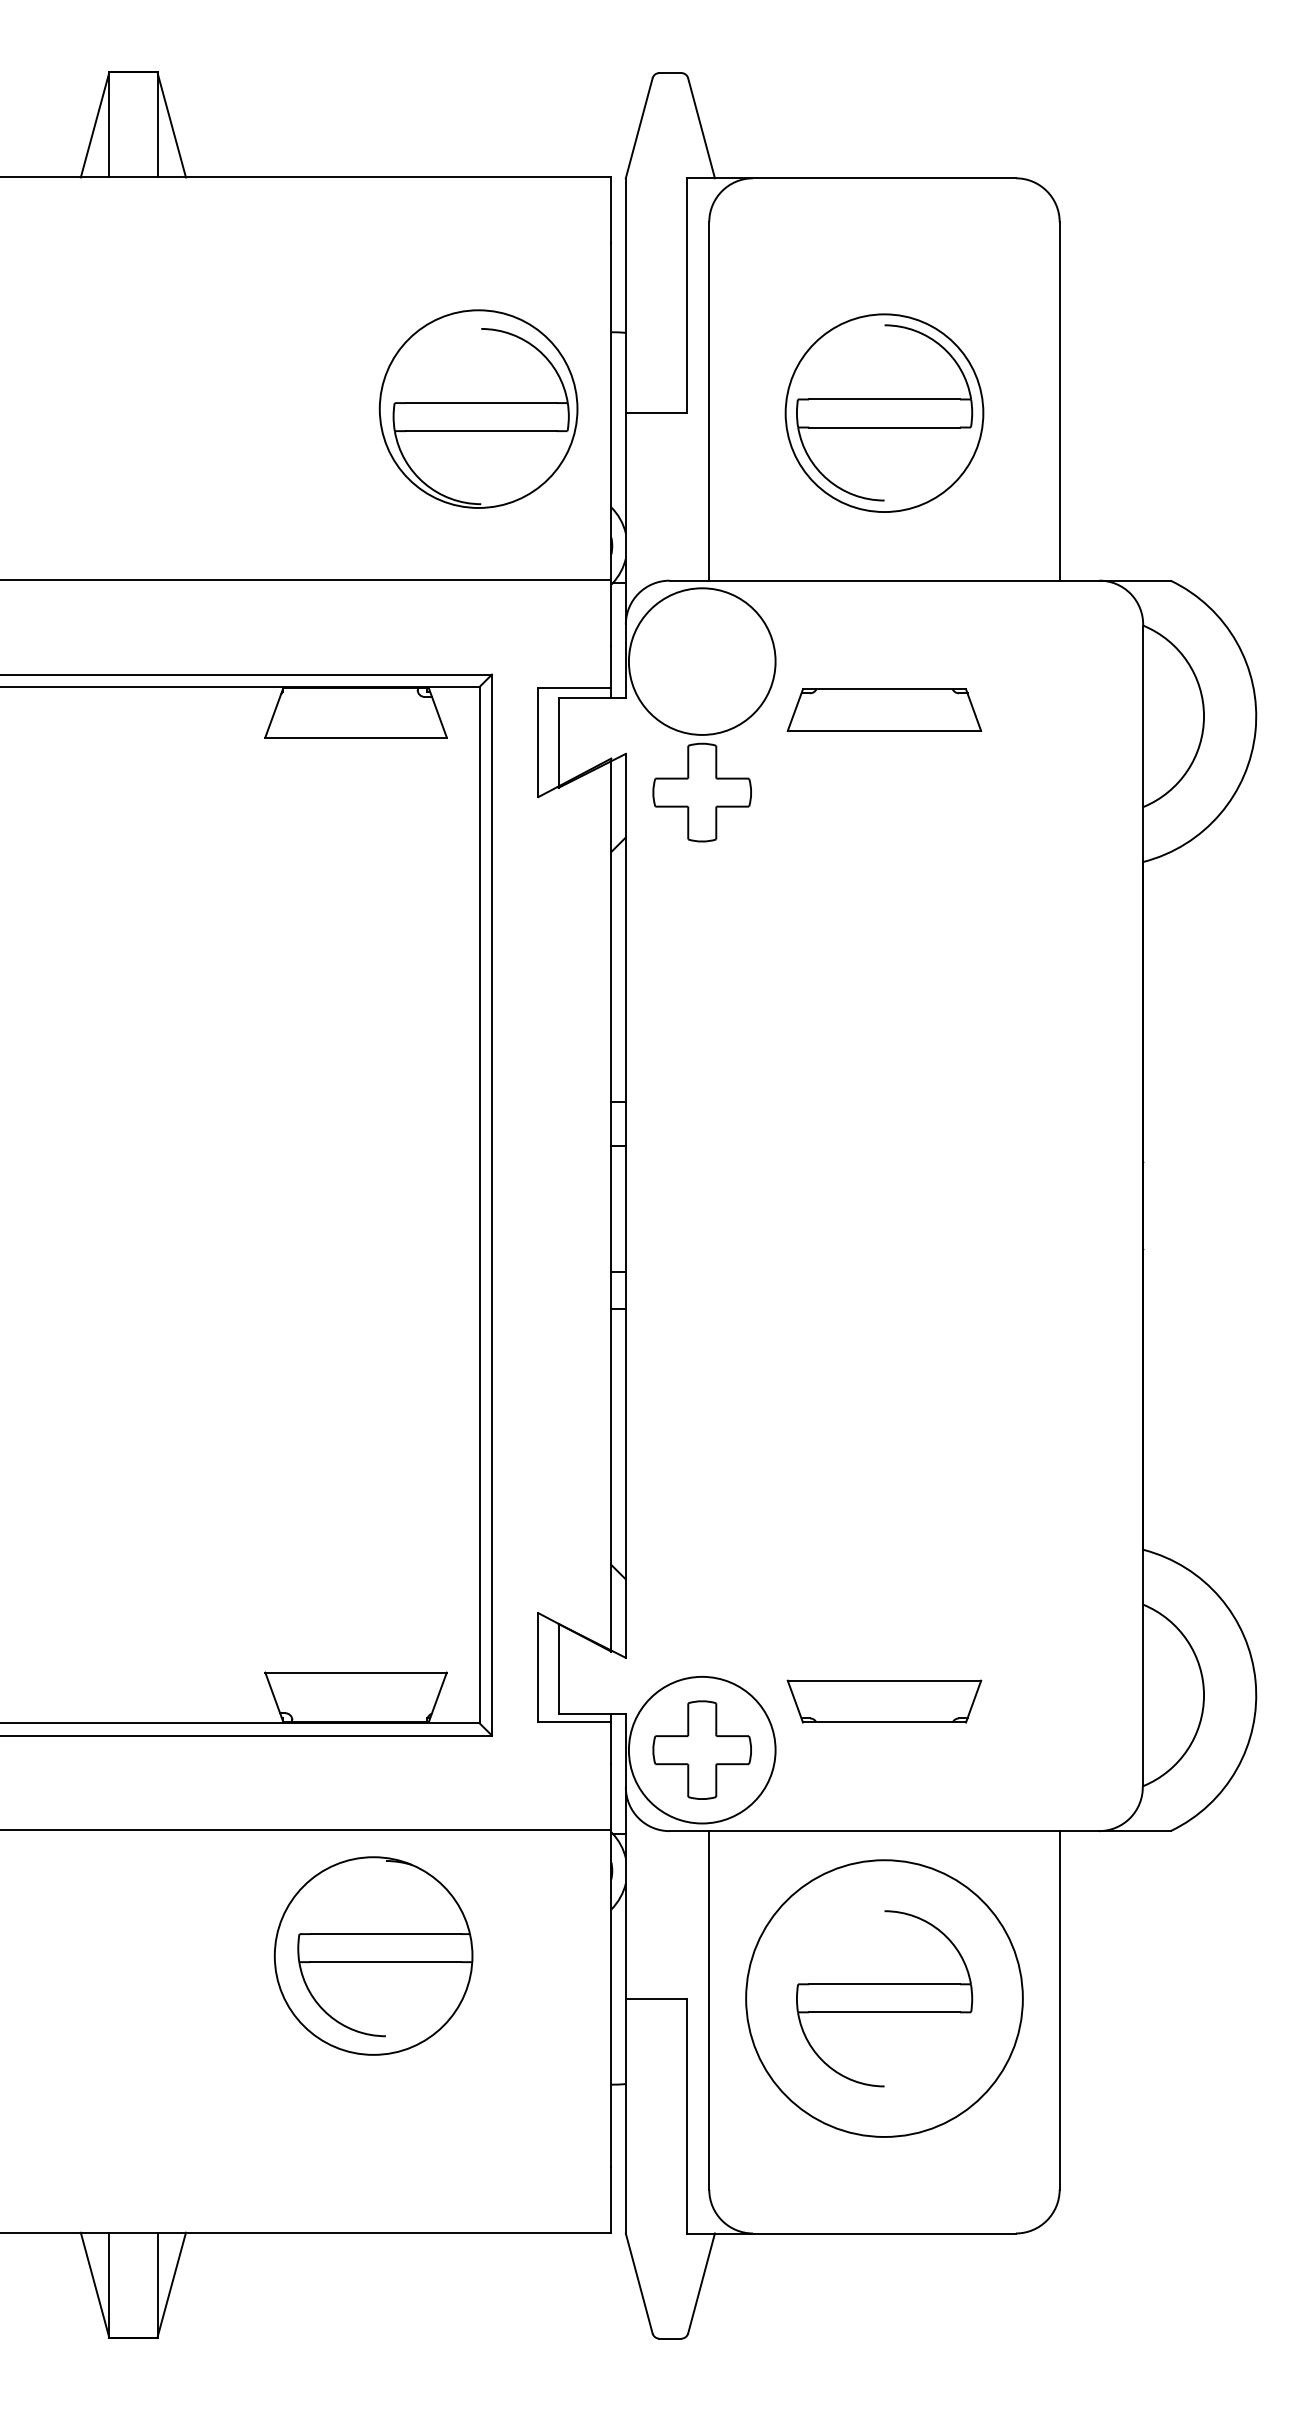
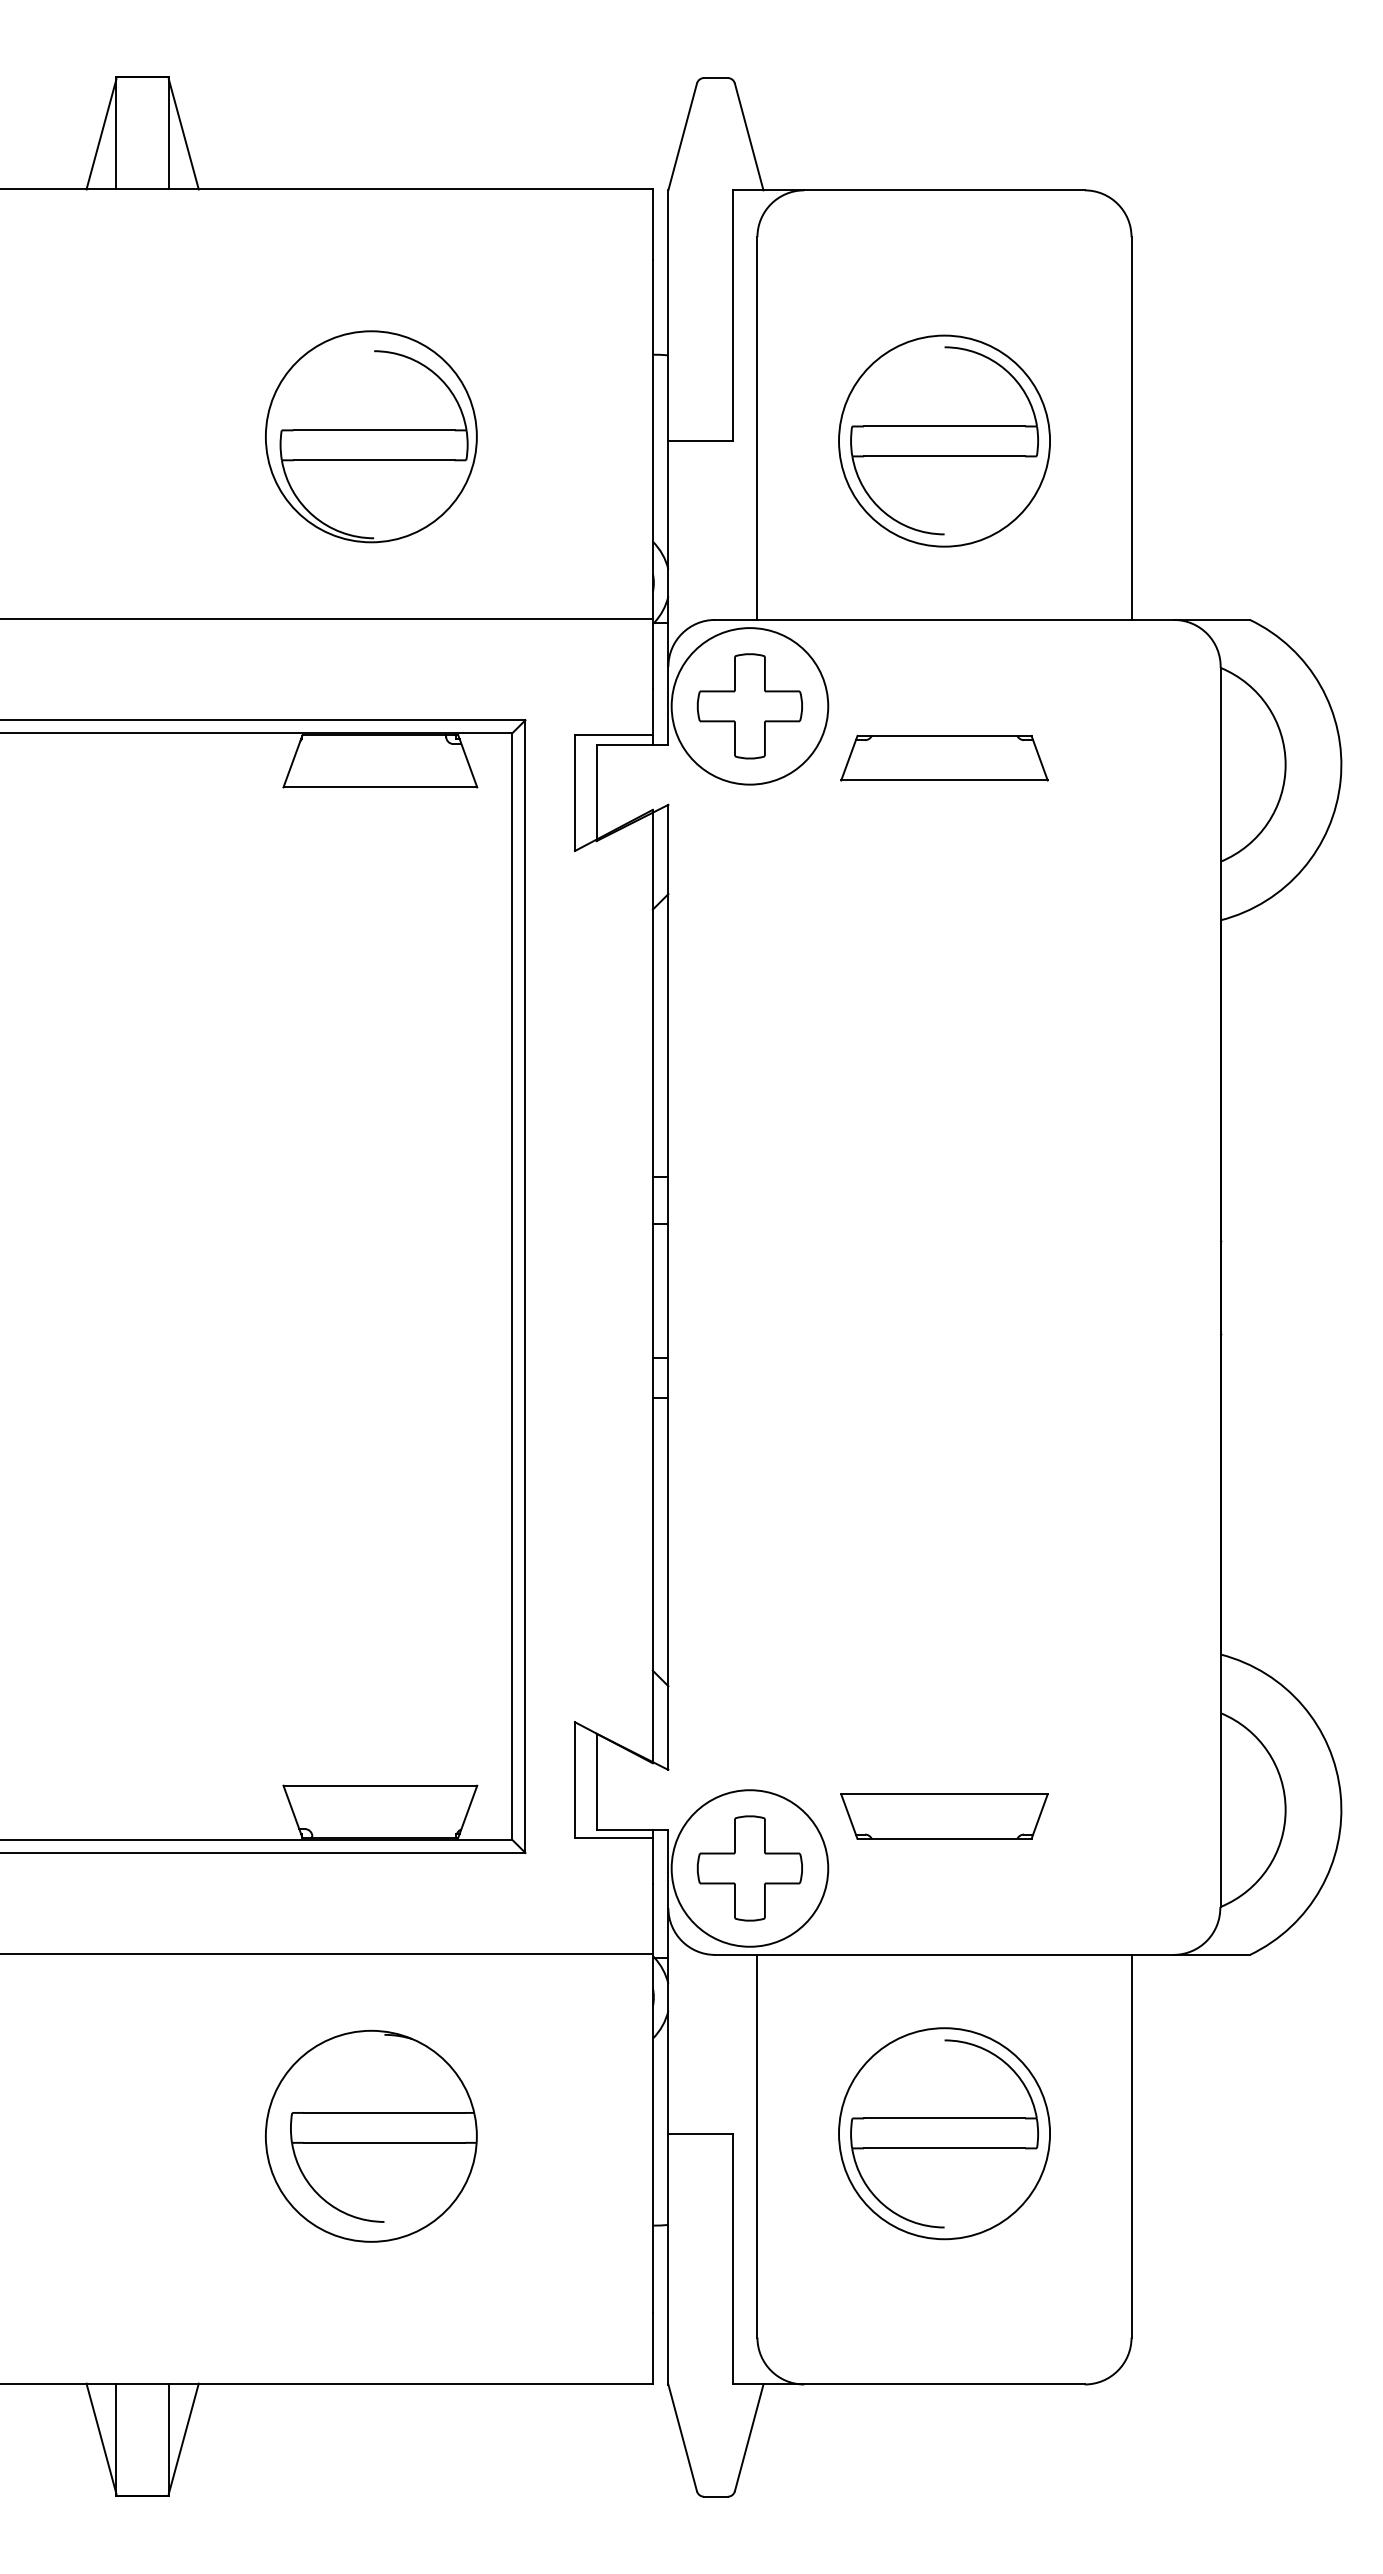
part: (478, 408) -> (371, 436), moved
part: (701, 792) -> (749, 706), moved
part: (373, 1955) -> (371, 2135), moved
circle: (884, 1998) -> (944, 2133), size x0.71

